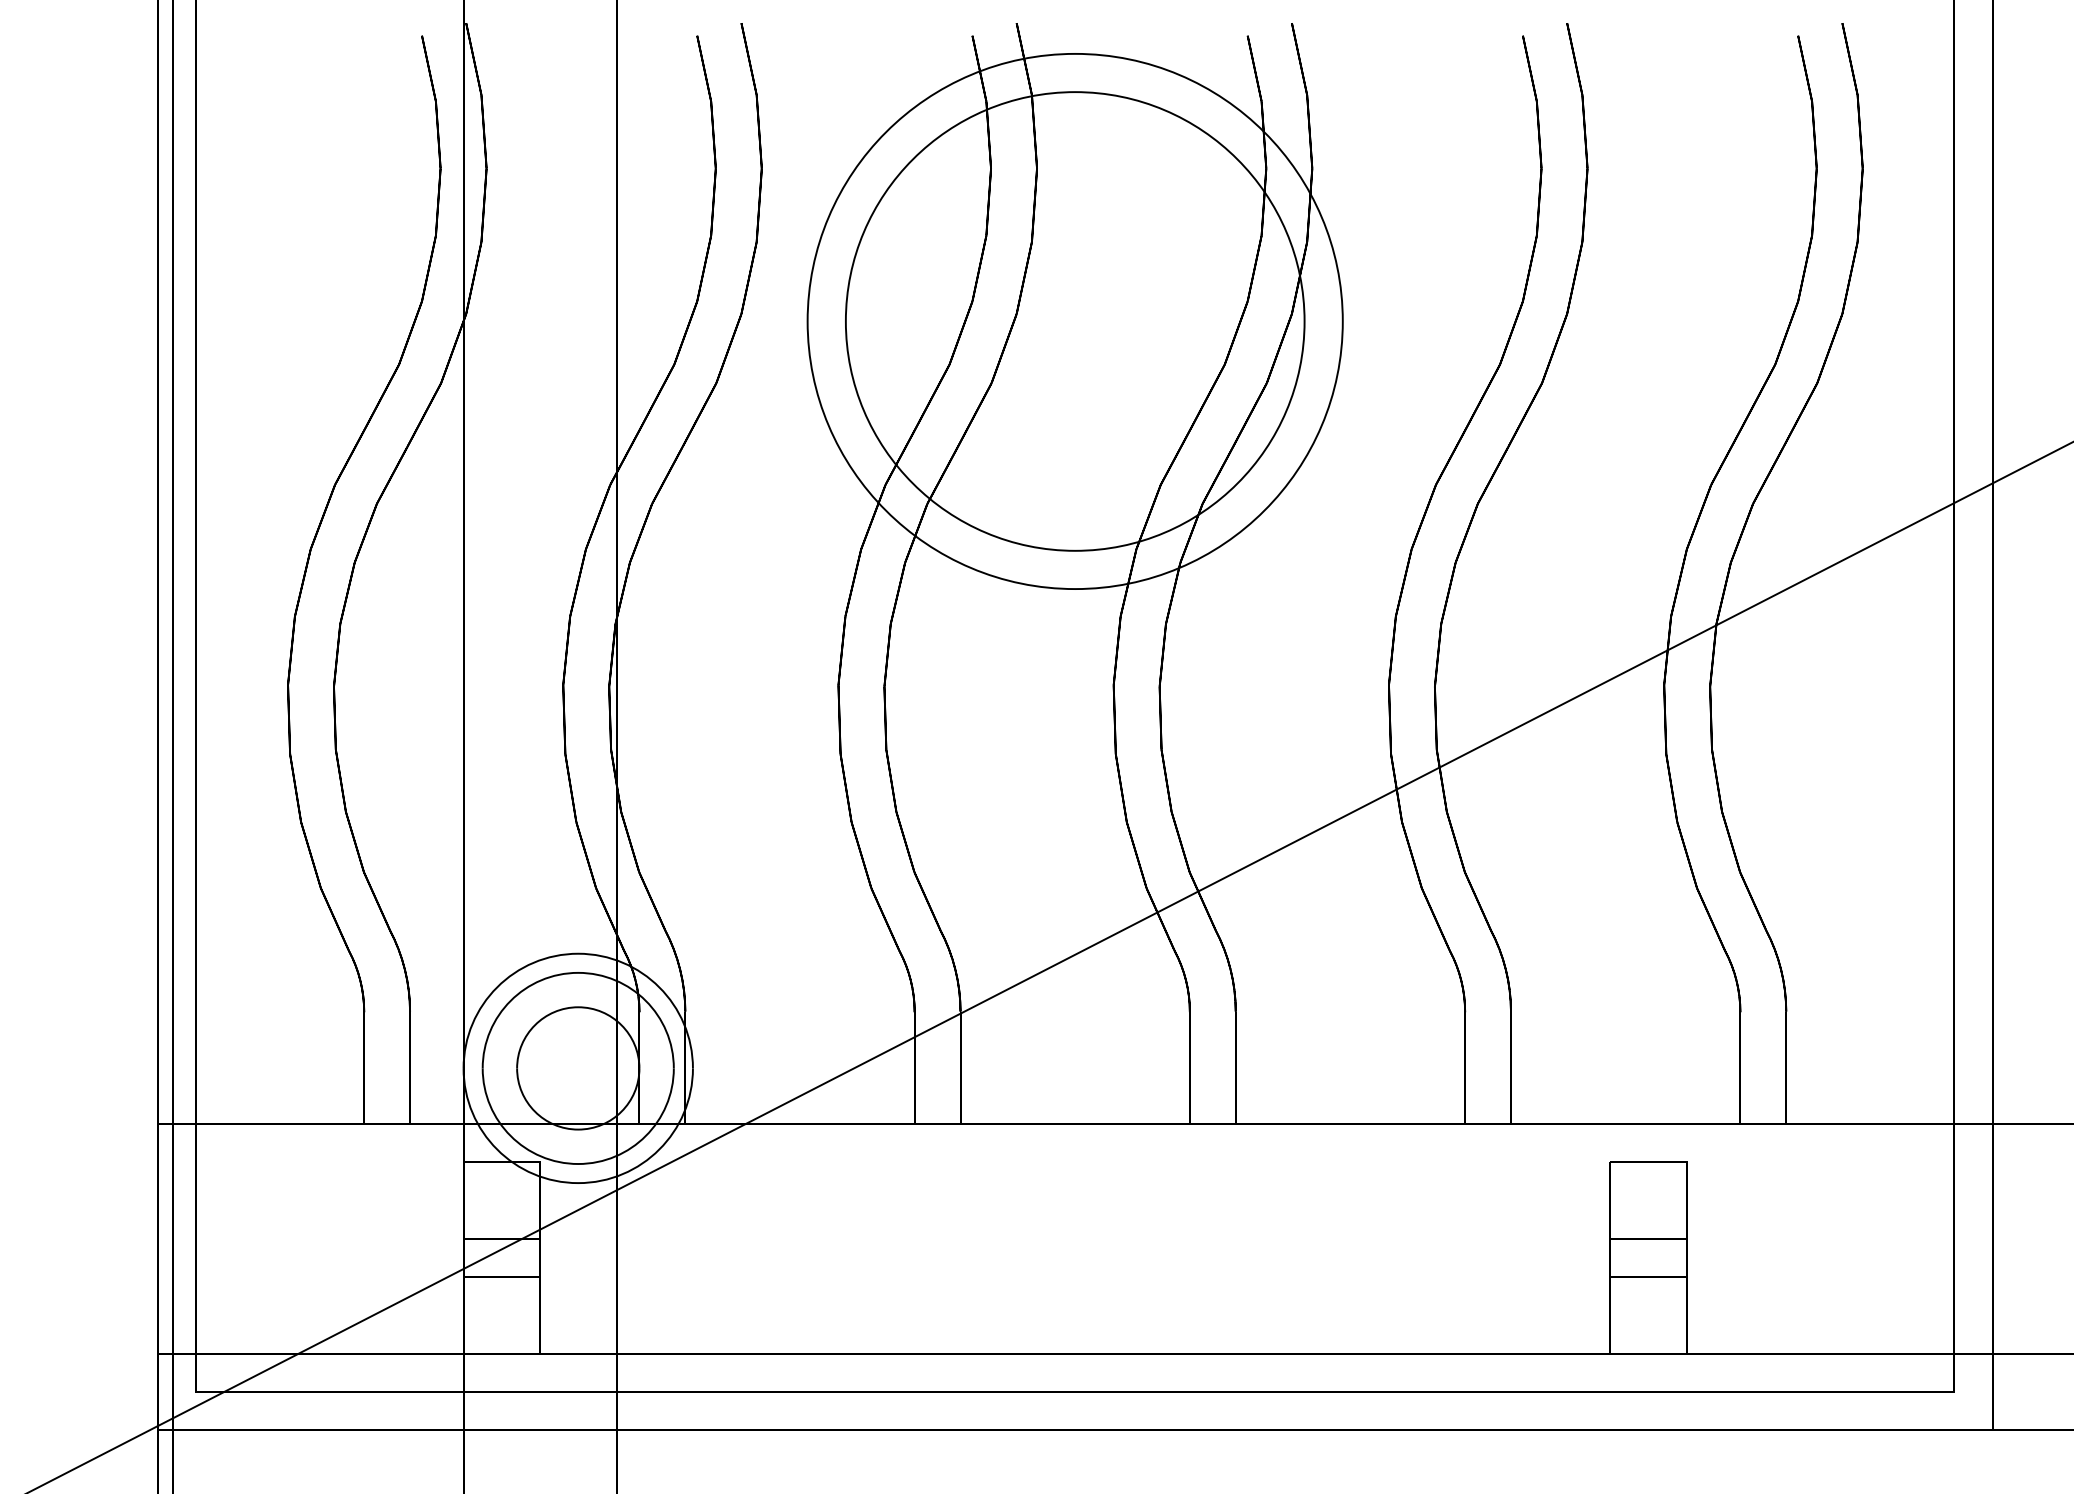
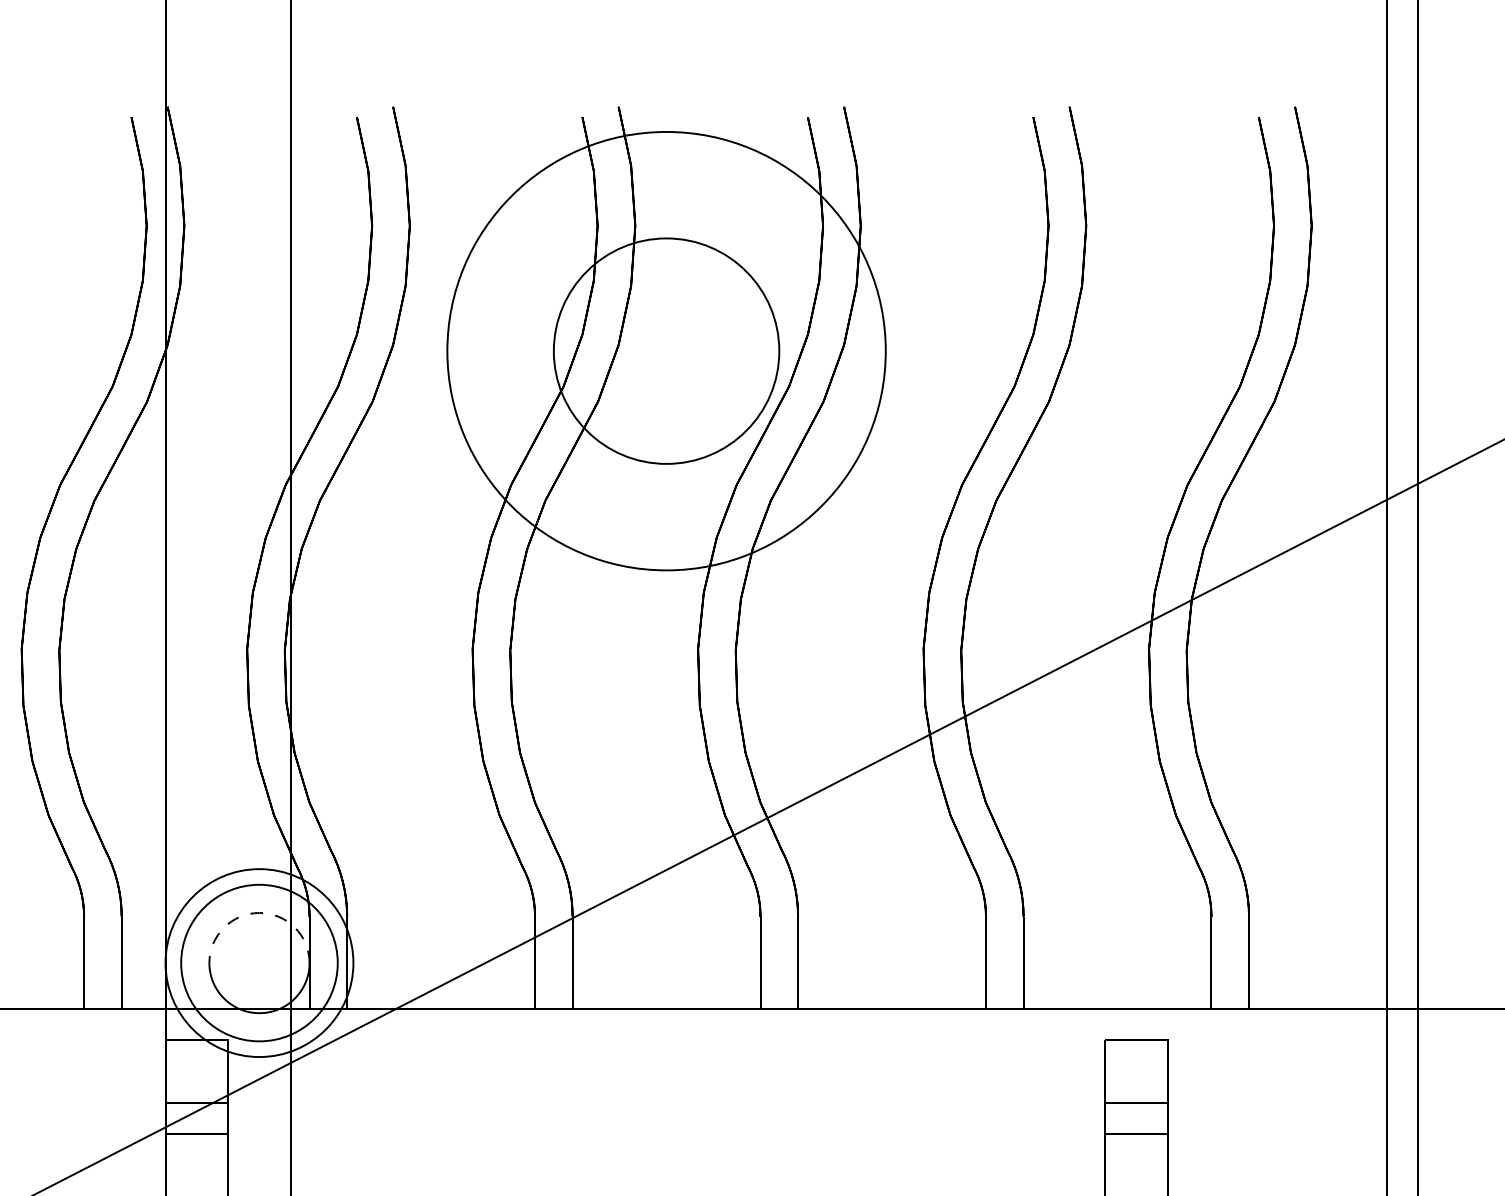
circle: (1074, 321) -> (665, 351), size x0.6
arc: (578, 1007) -> (259, 913), solid -> dashed

